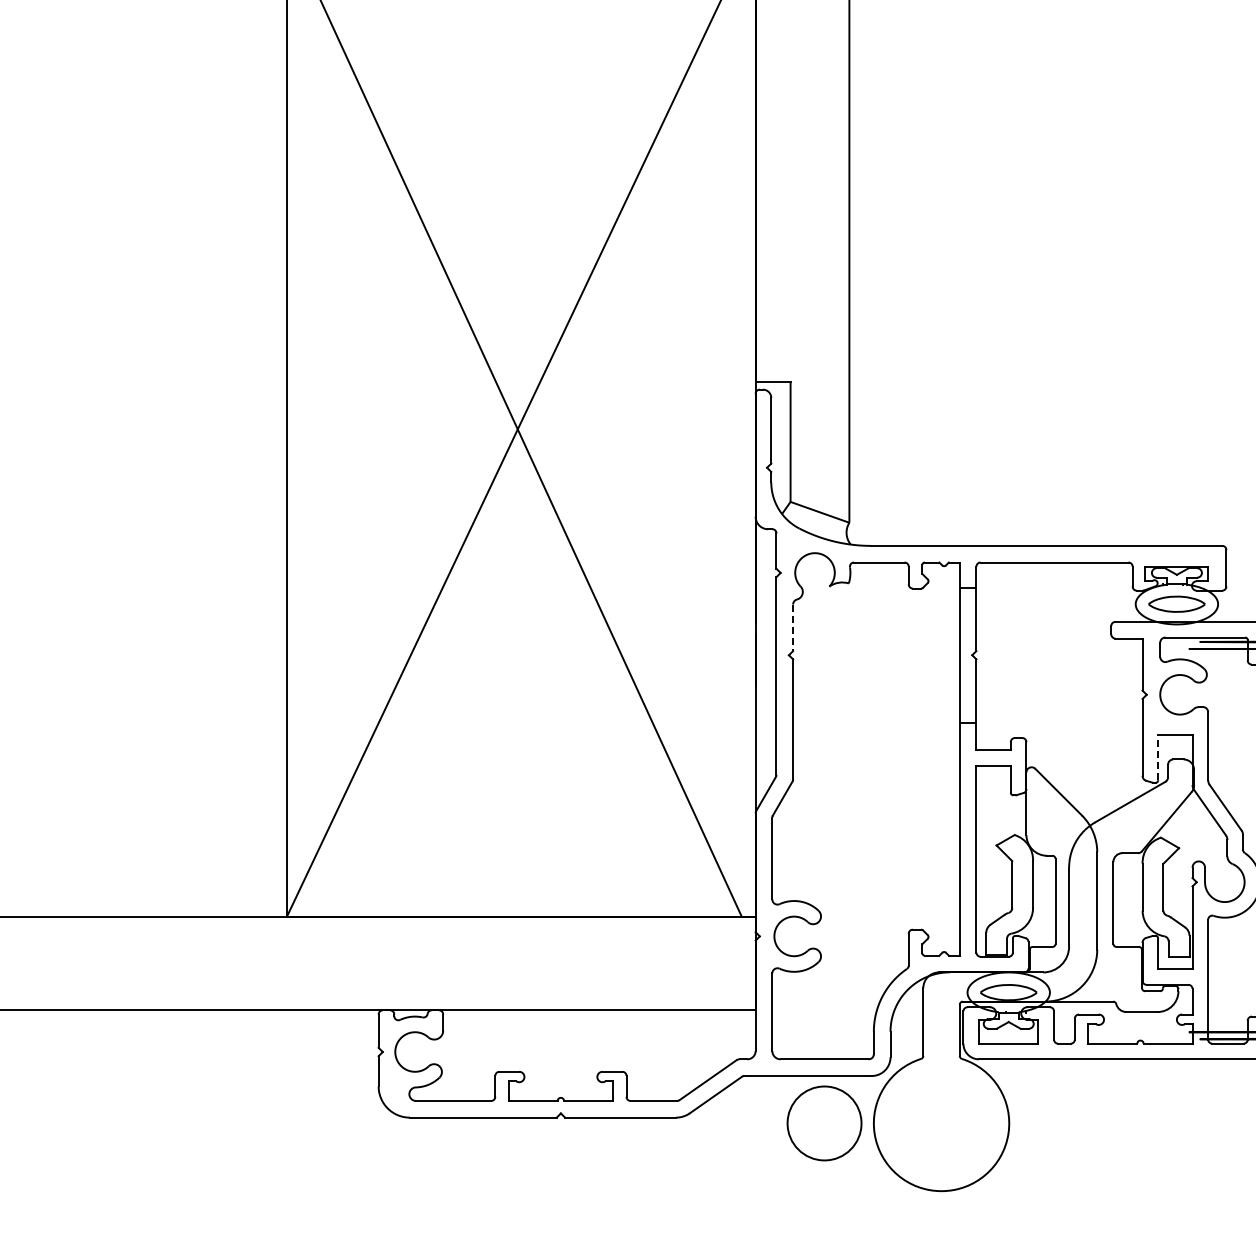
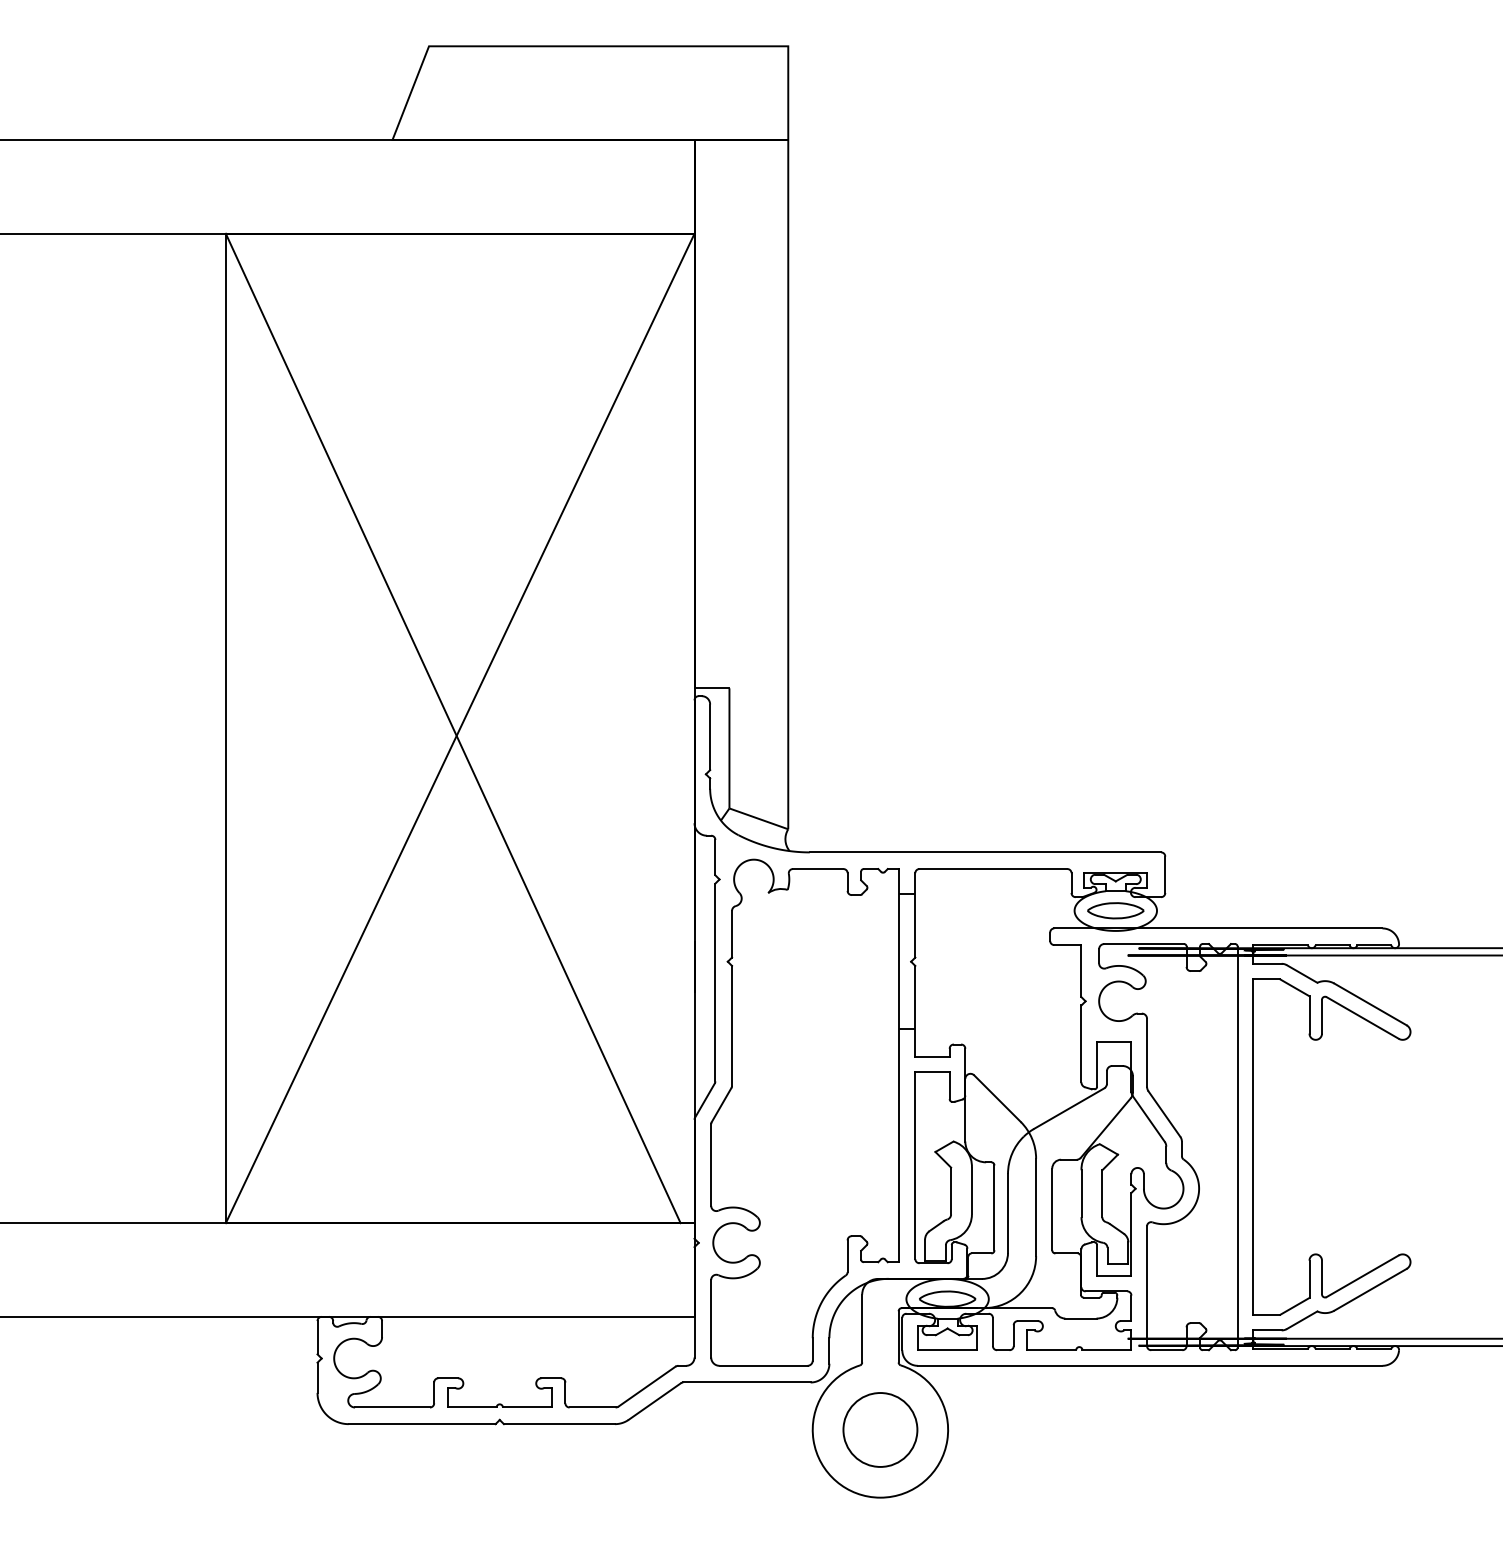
line: (793, 627) -> (732, 934), dashed -> solid
line: (1158, 756) -> (1097, 1063), dashed -> solid
circle: (824, 1122) -> (880, 1429), moved

